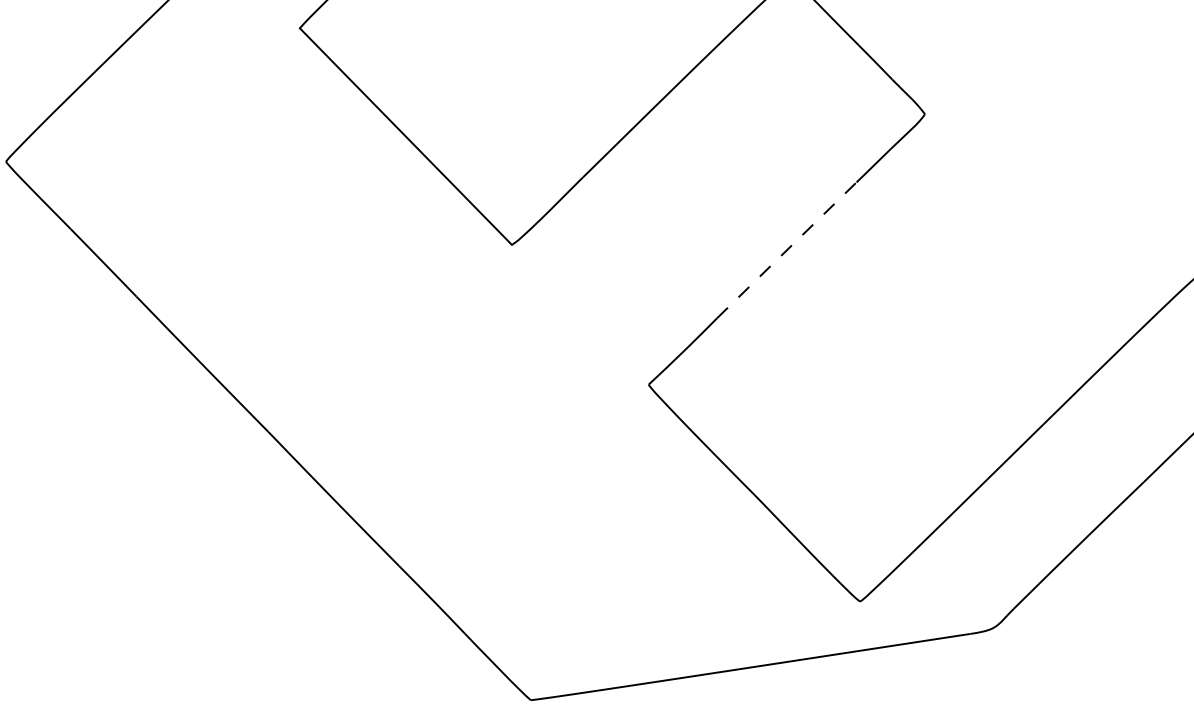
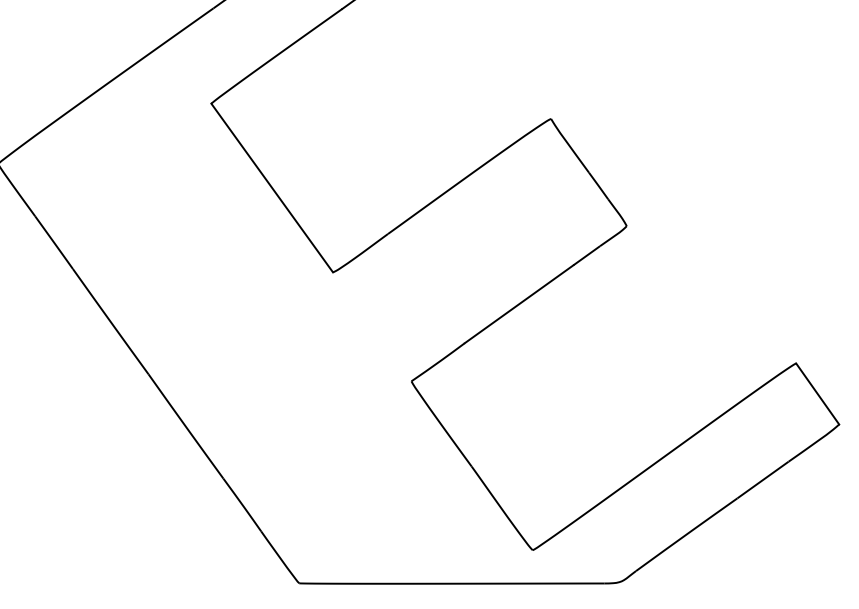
line: (787, 250) -> (519, 304), dashed -> solid

